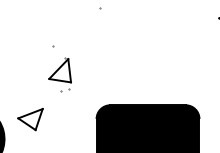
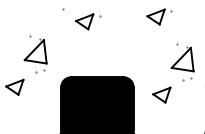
part: (135, 25) -> (88, 21), added
part: (59, 74) -> (35, 55), size x1.43

